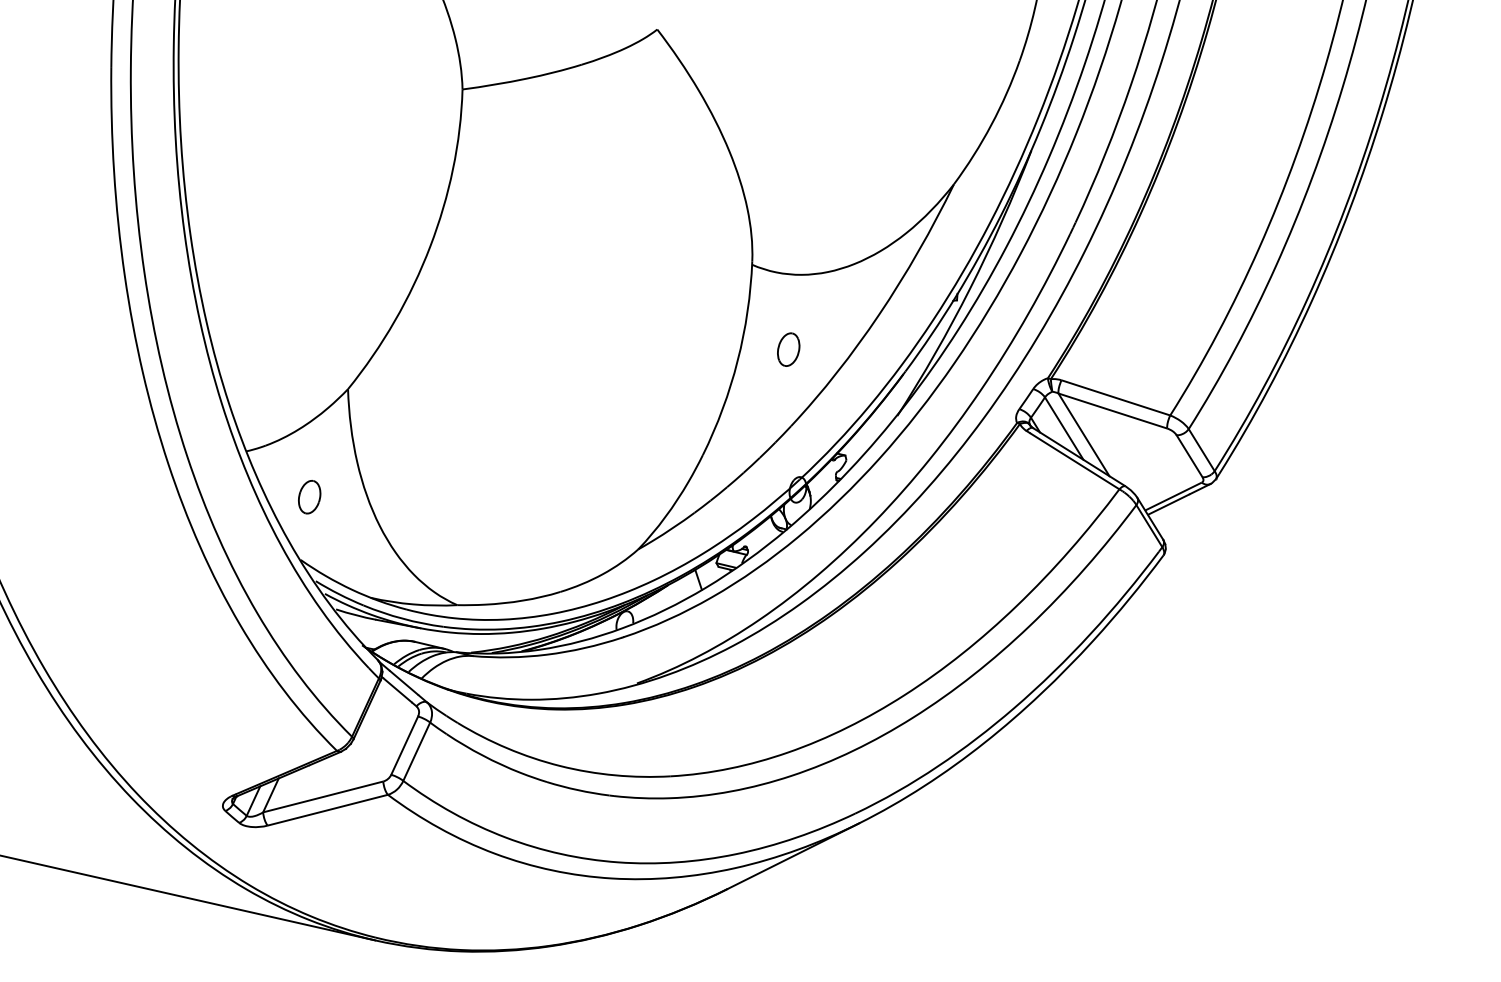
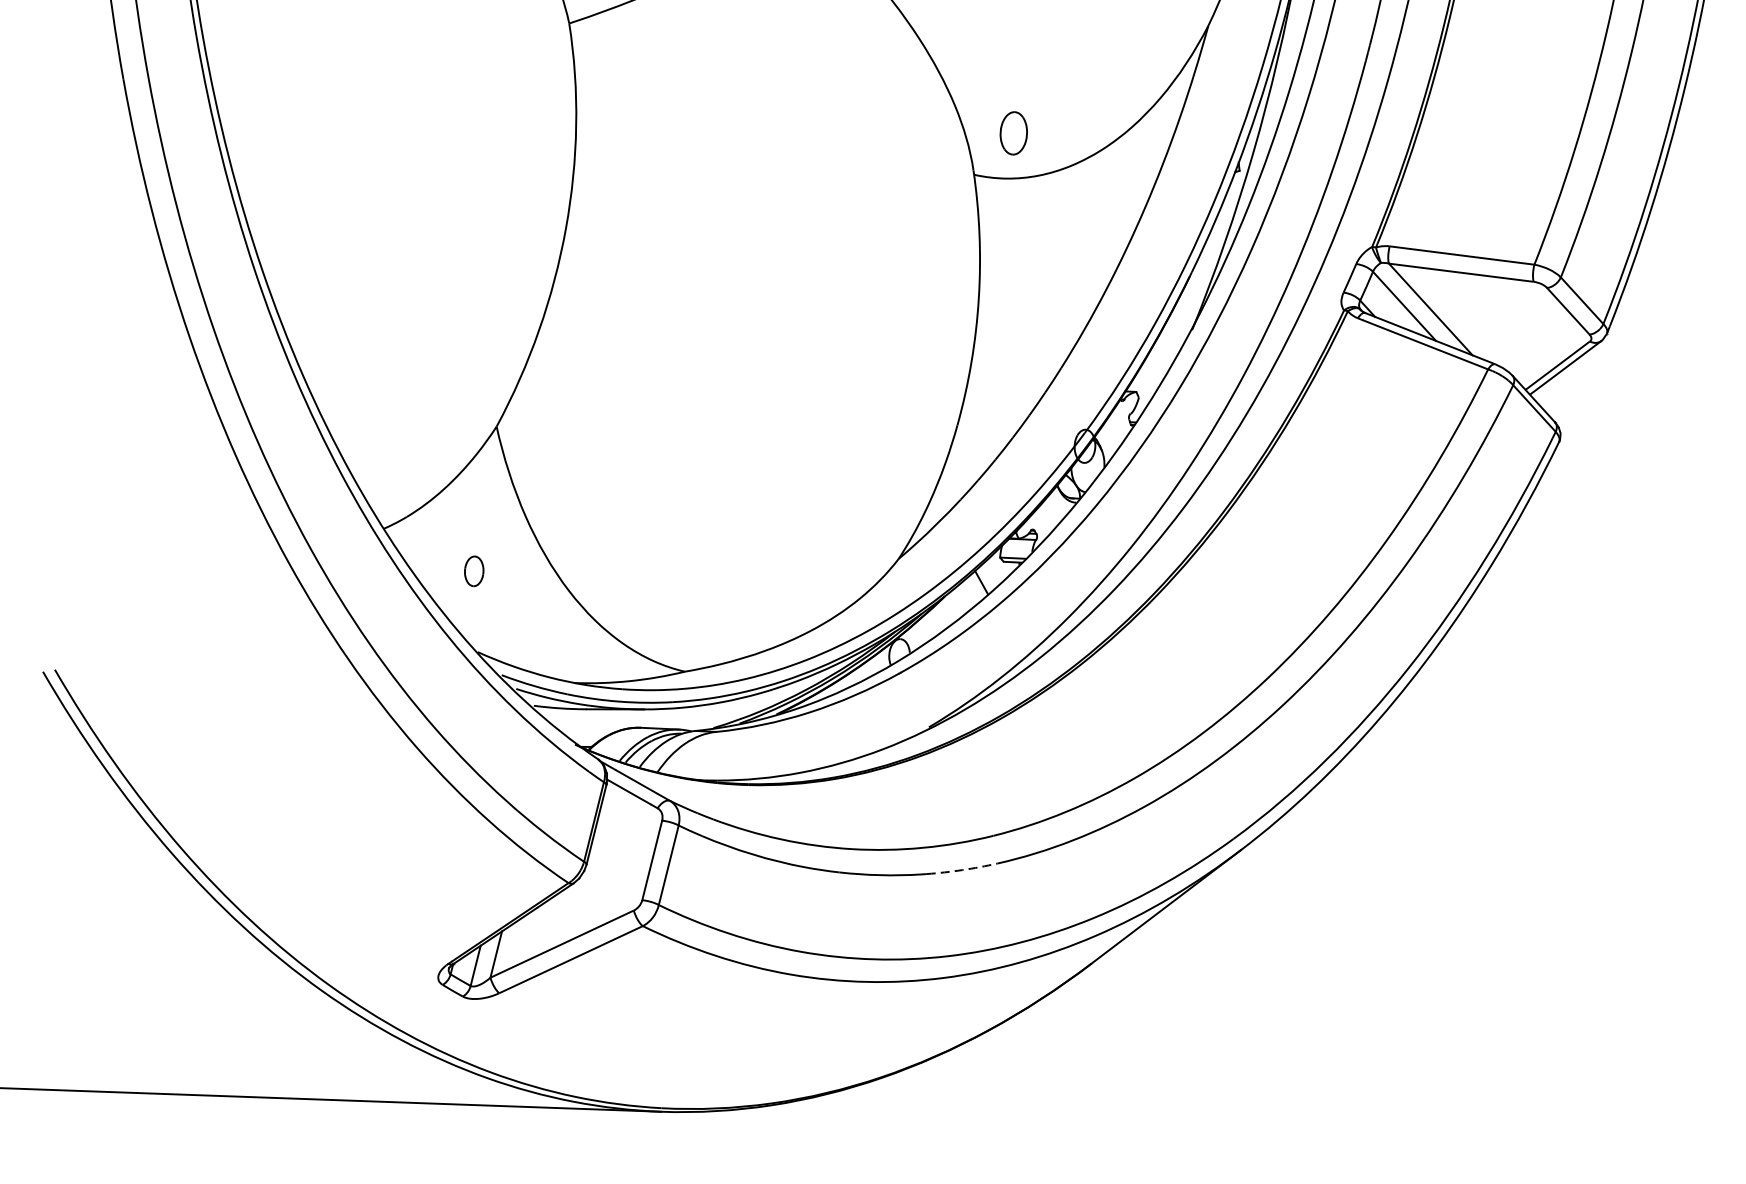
part: (788, 349) -> (1013, 133), moved
part: (309, 497) -> (473, 571), size x0.7
arc: (641, 798) -> (961, 870), solid -> dashed

